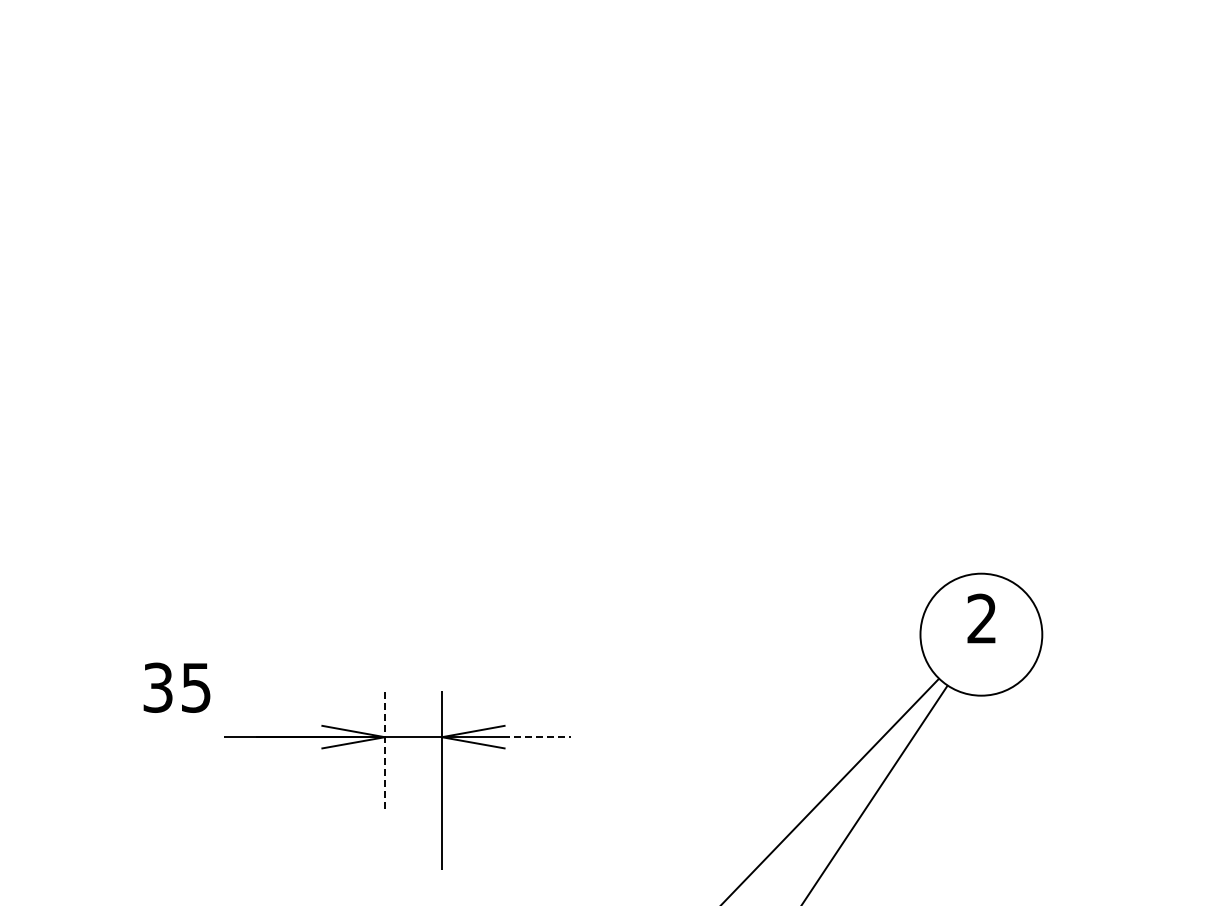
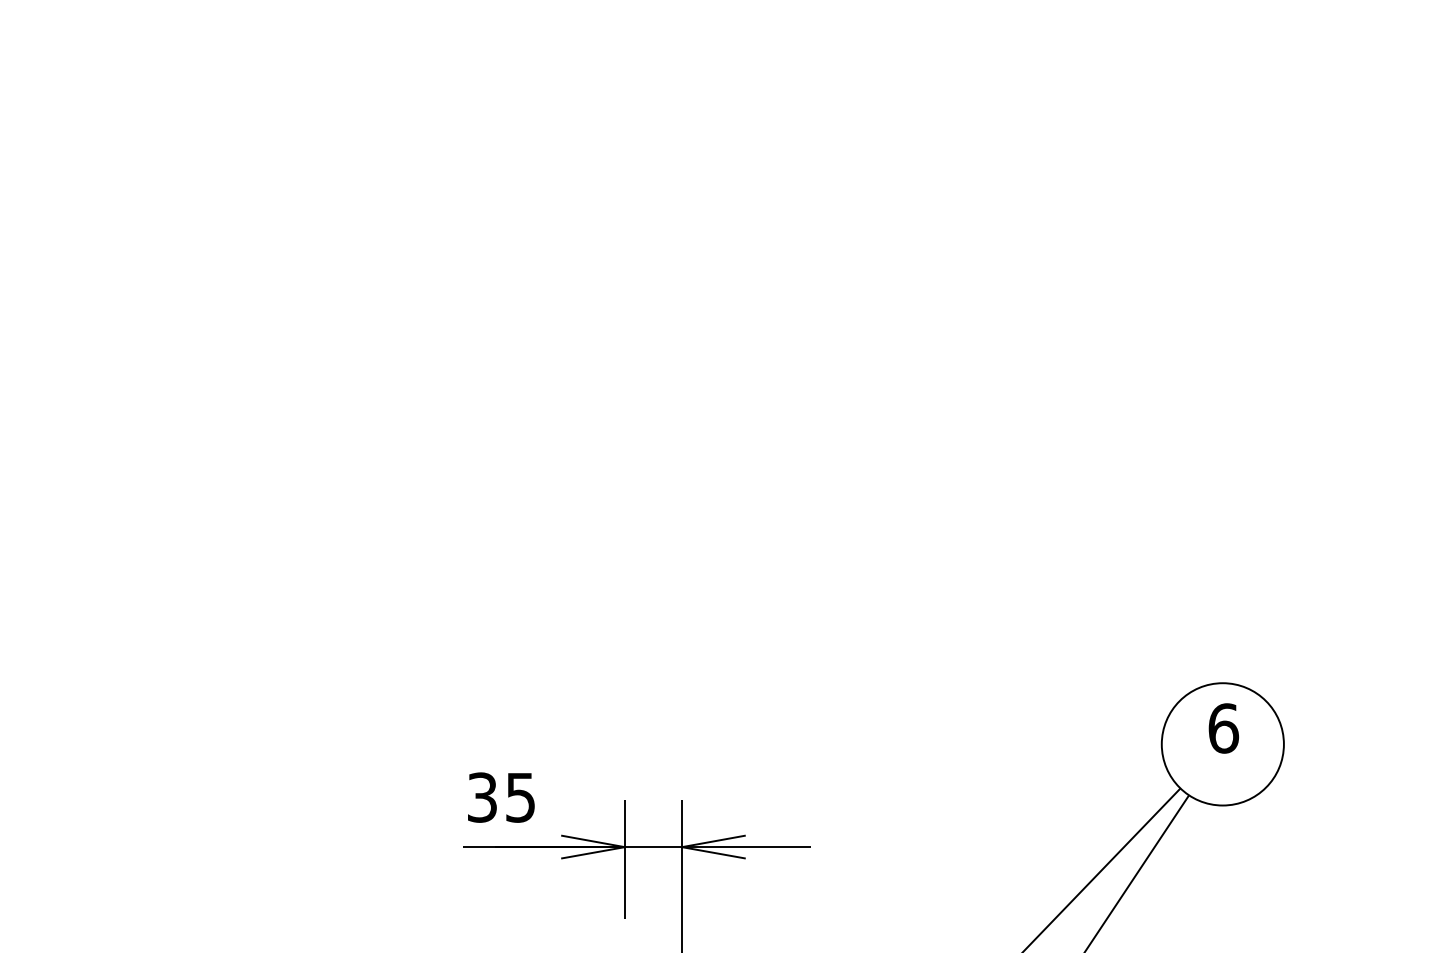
text: (982, 618) -> (1223, 728), 2 -> 6
text: (177, 687) -> (501, 797), moved
line: (537, 737) -> (777, 847), dashed -> solid
line: (384, 749) -> (624, 859), dashed -> solid

